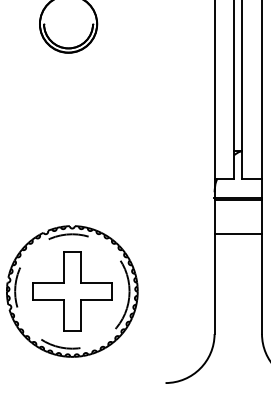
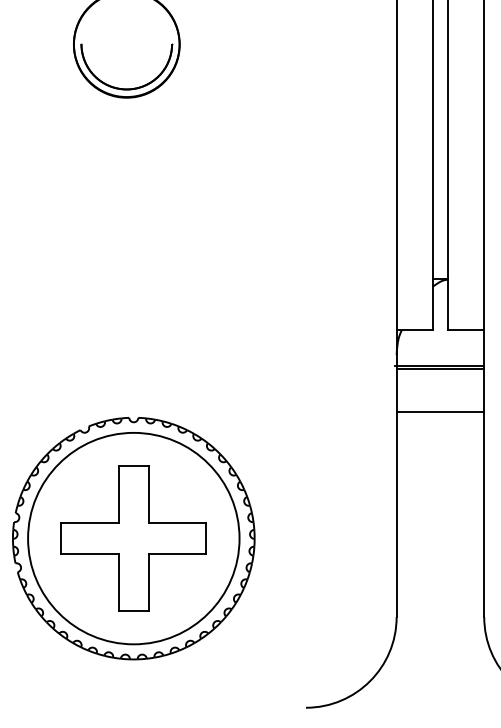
line: (238, 233) -> (440, 411), moved
circle: (72, 291) -> (134, 538), dashed -> solid

